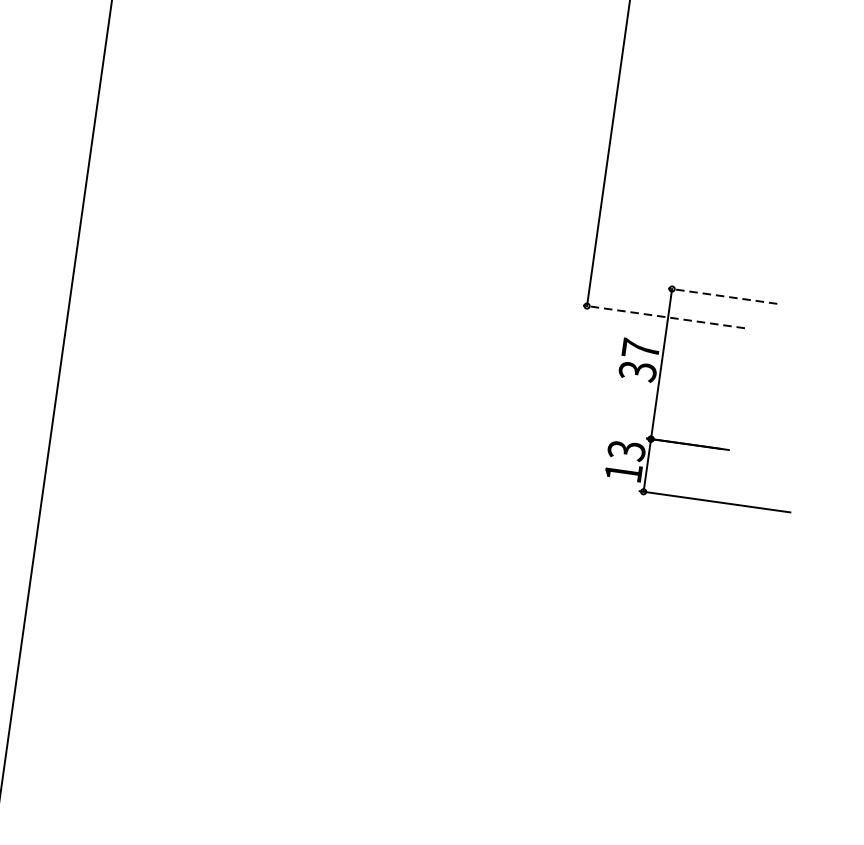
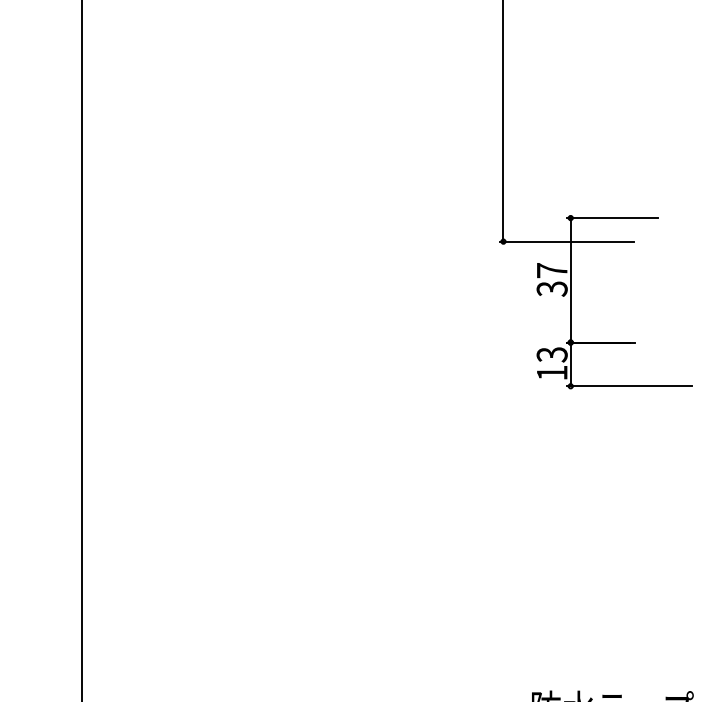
line: (722, 296) -> (612, 218), dashed -> solid
line: (663, 316) -> (566, 241), dashed -> solid

